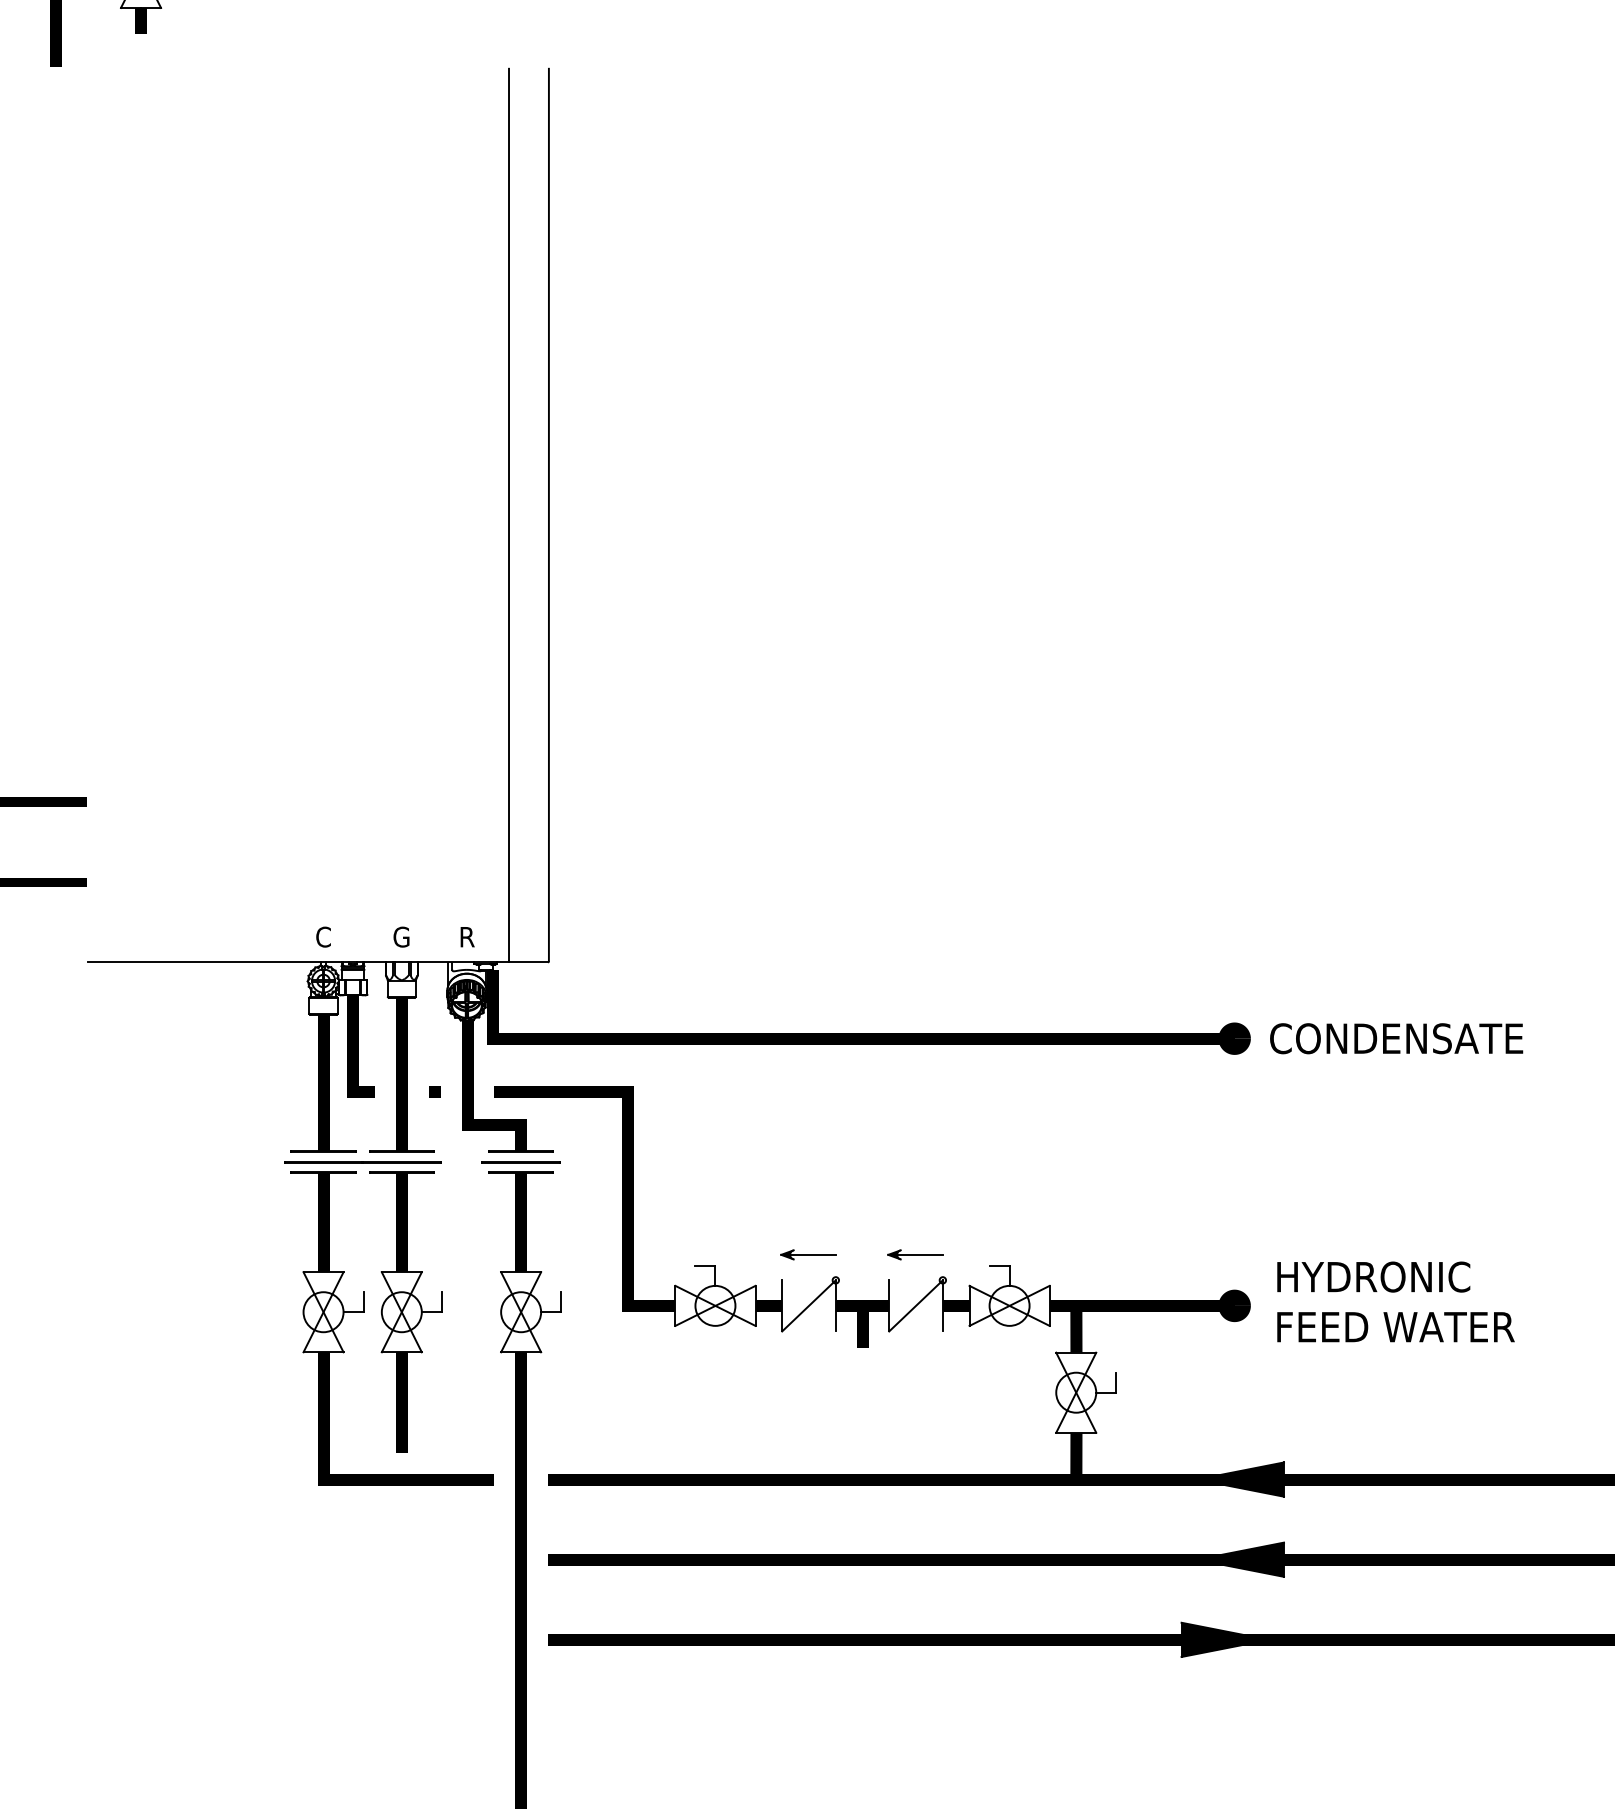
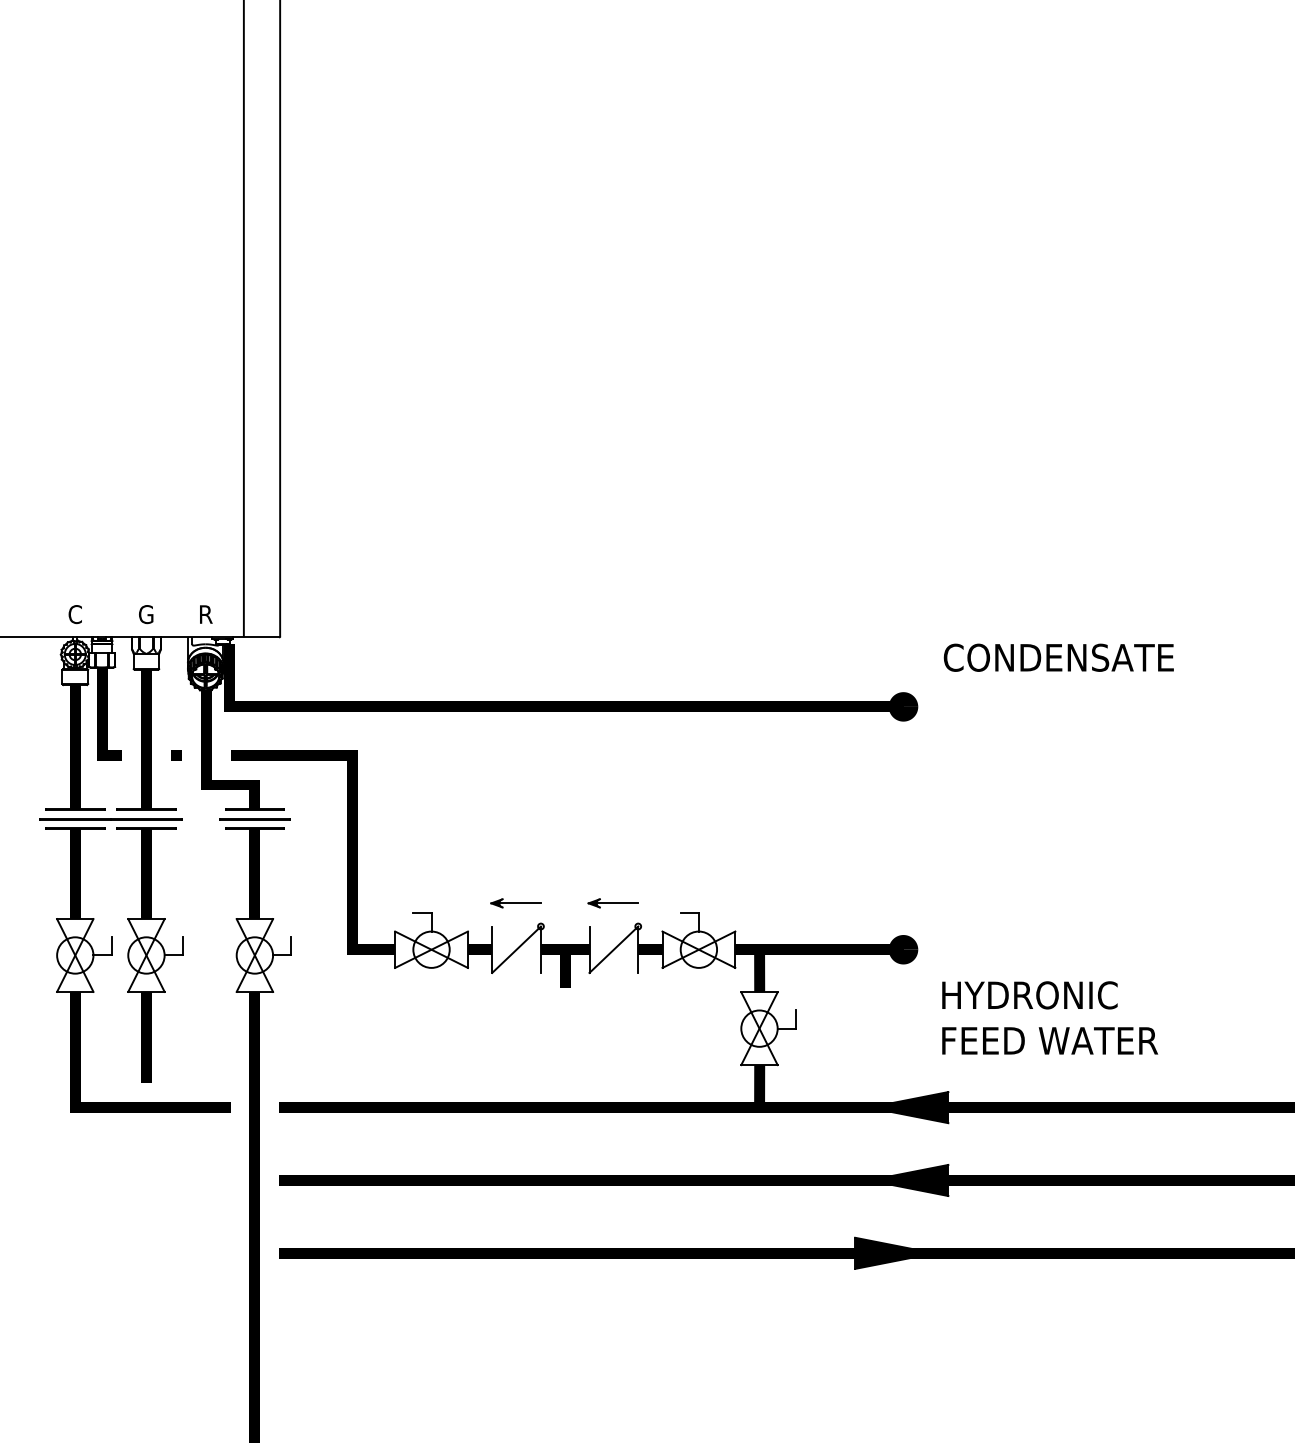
text: (1396, 1038) -> (1058, 657), moved
text: (1395, 1301) -> (1049, 1017), moved

